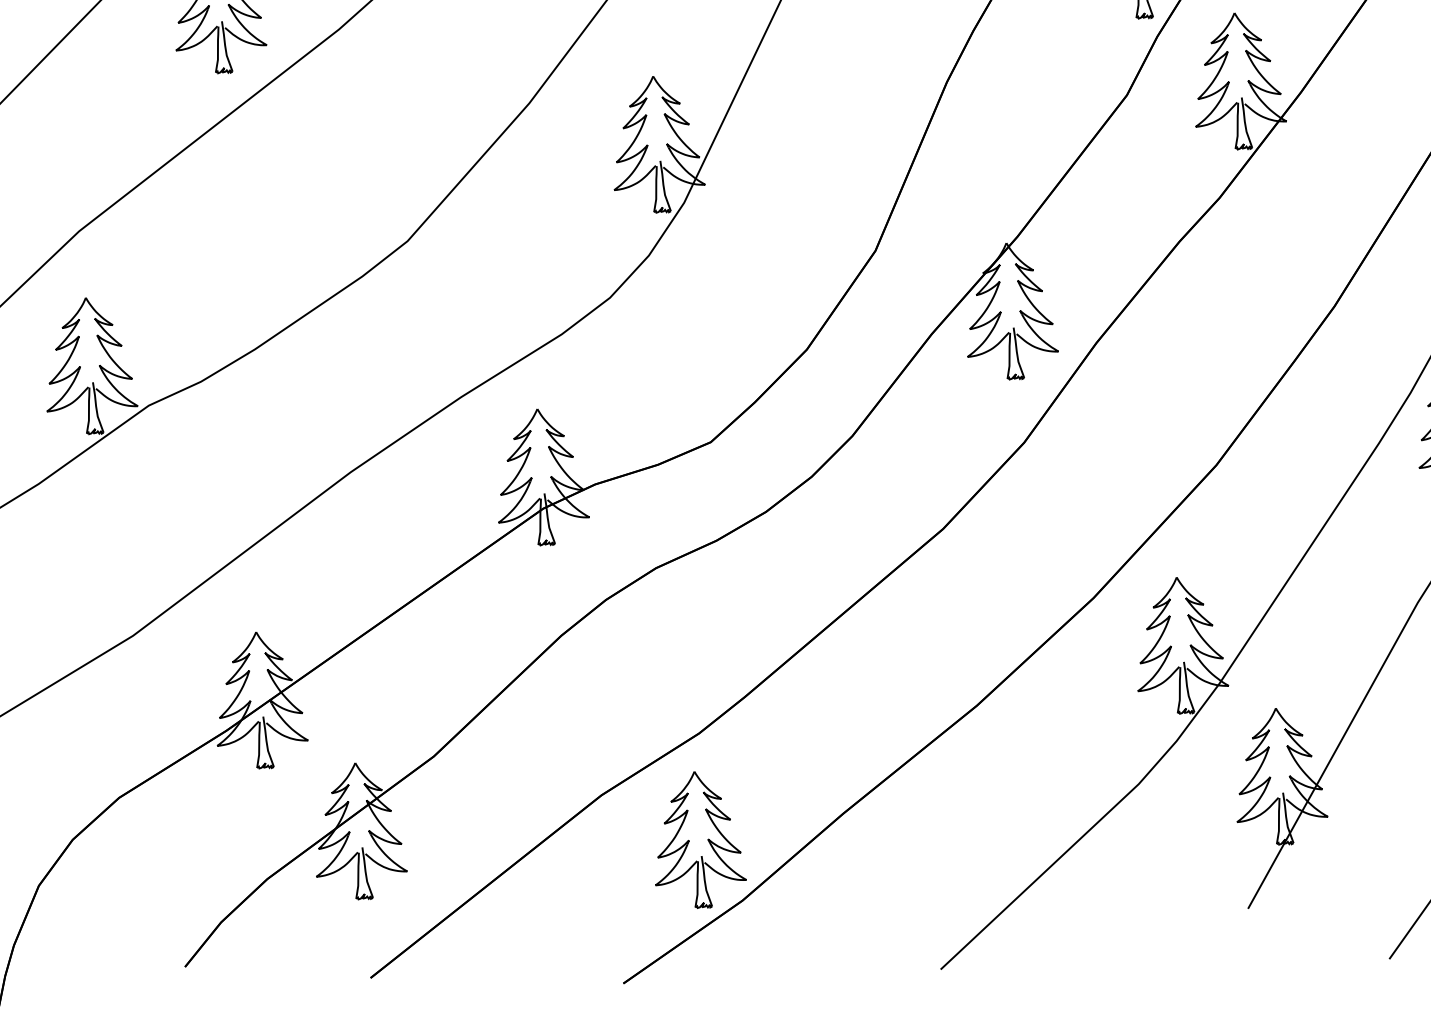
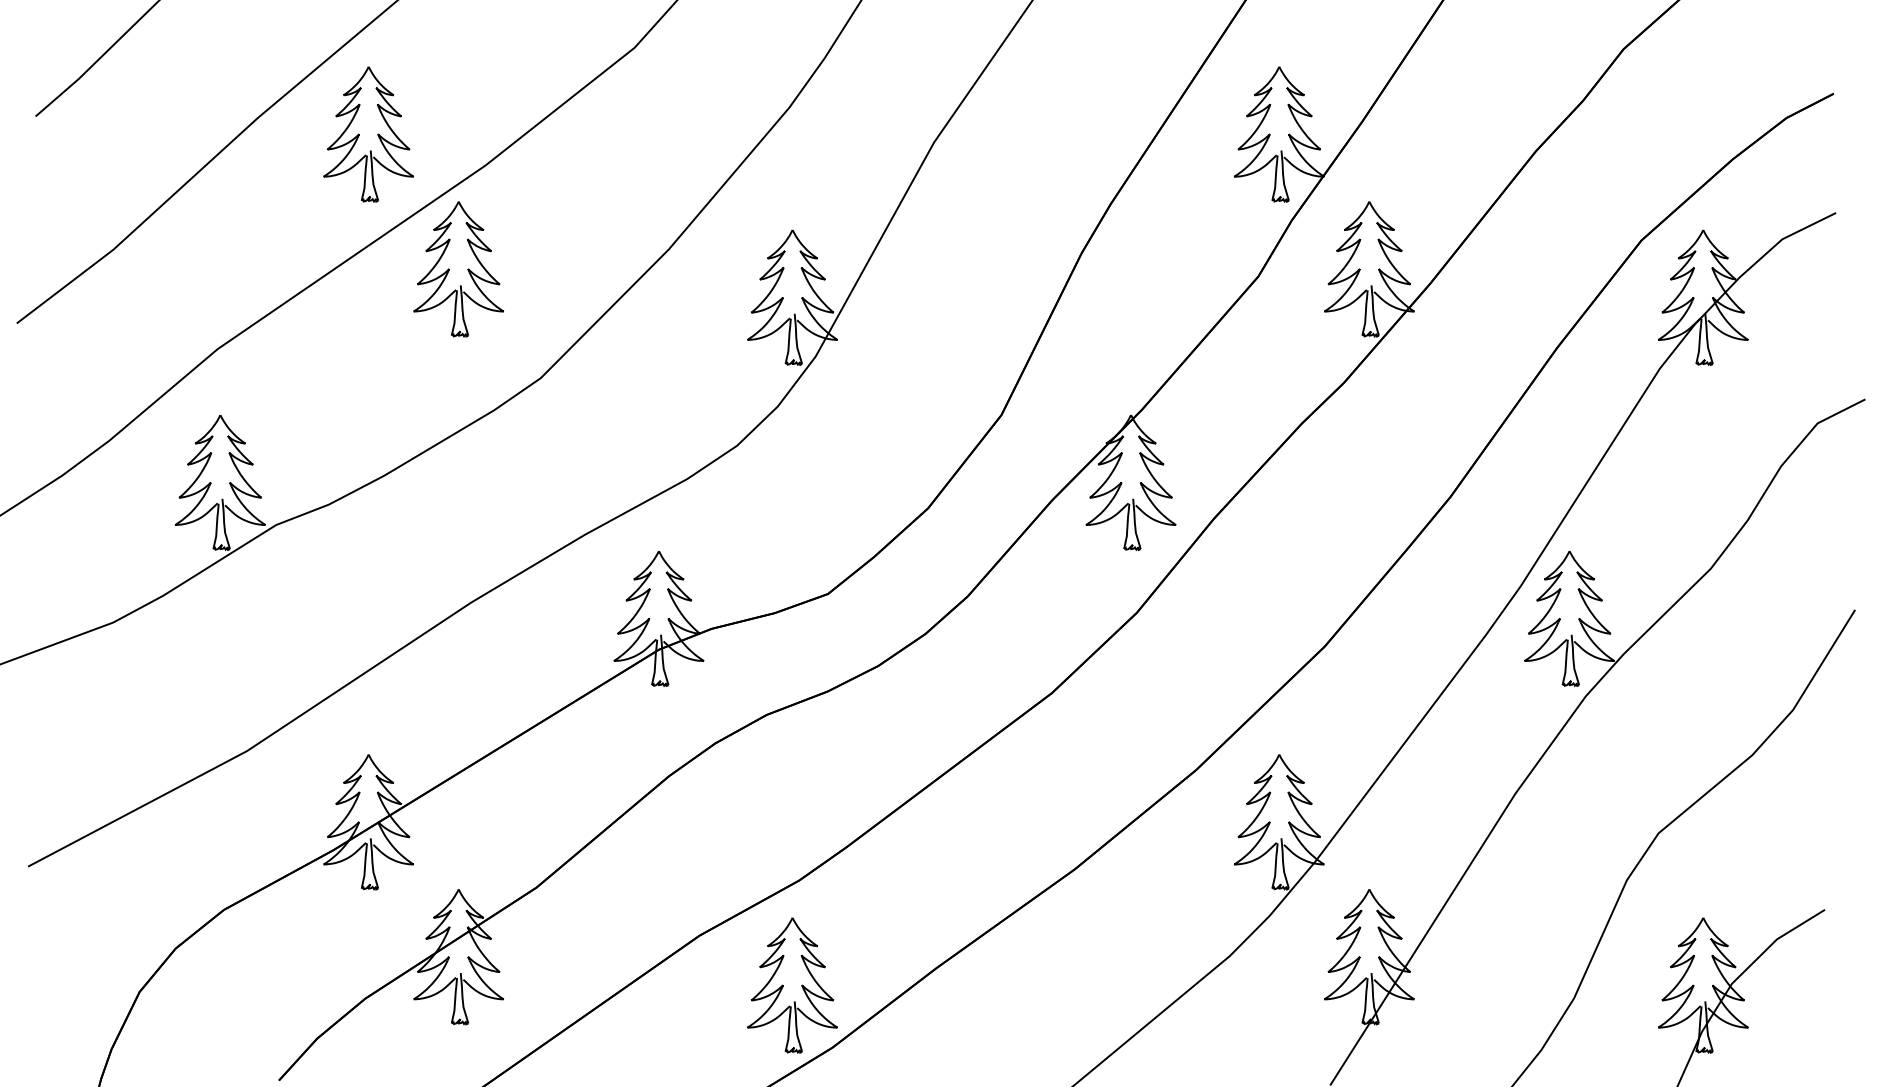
part: (317, 136) -> (458, 269), added

